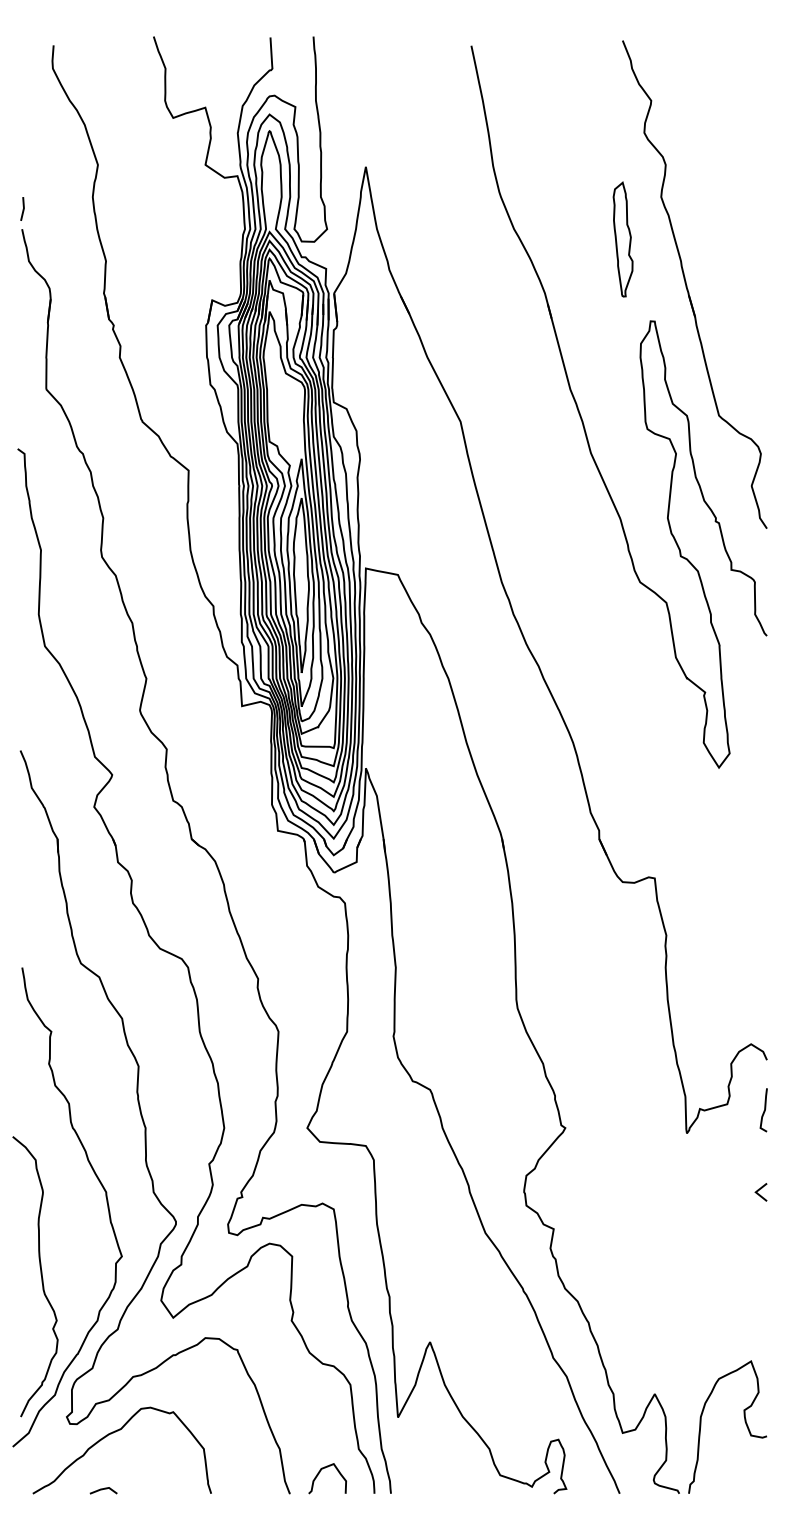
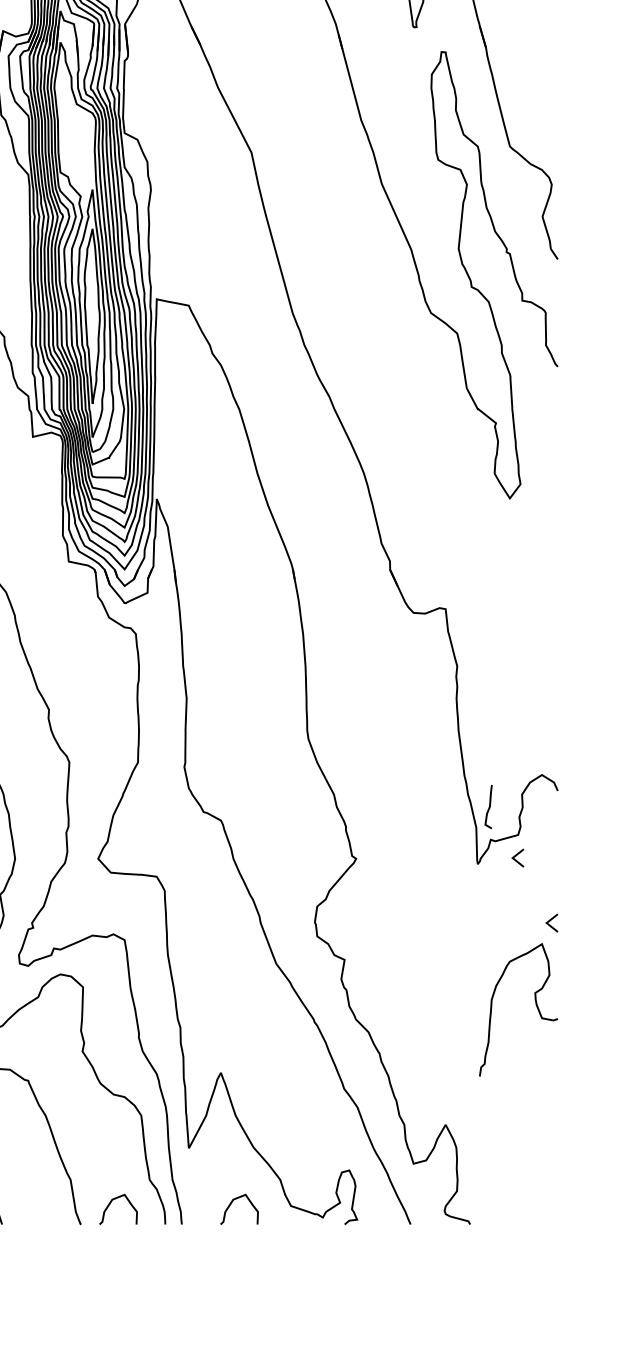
curve: (763, 1110) -> (488, 807), moved
line: (726, 1129) -> (517, 860), added
curve: (744, 1421) -> (535, 1004), moved
curve: (441, 1472) -> (232, 1203), added

